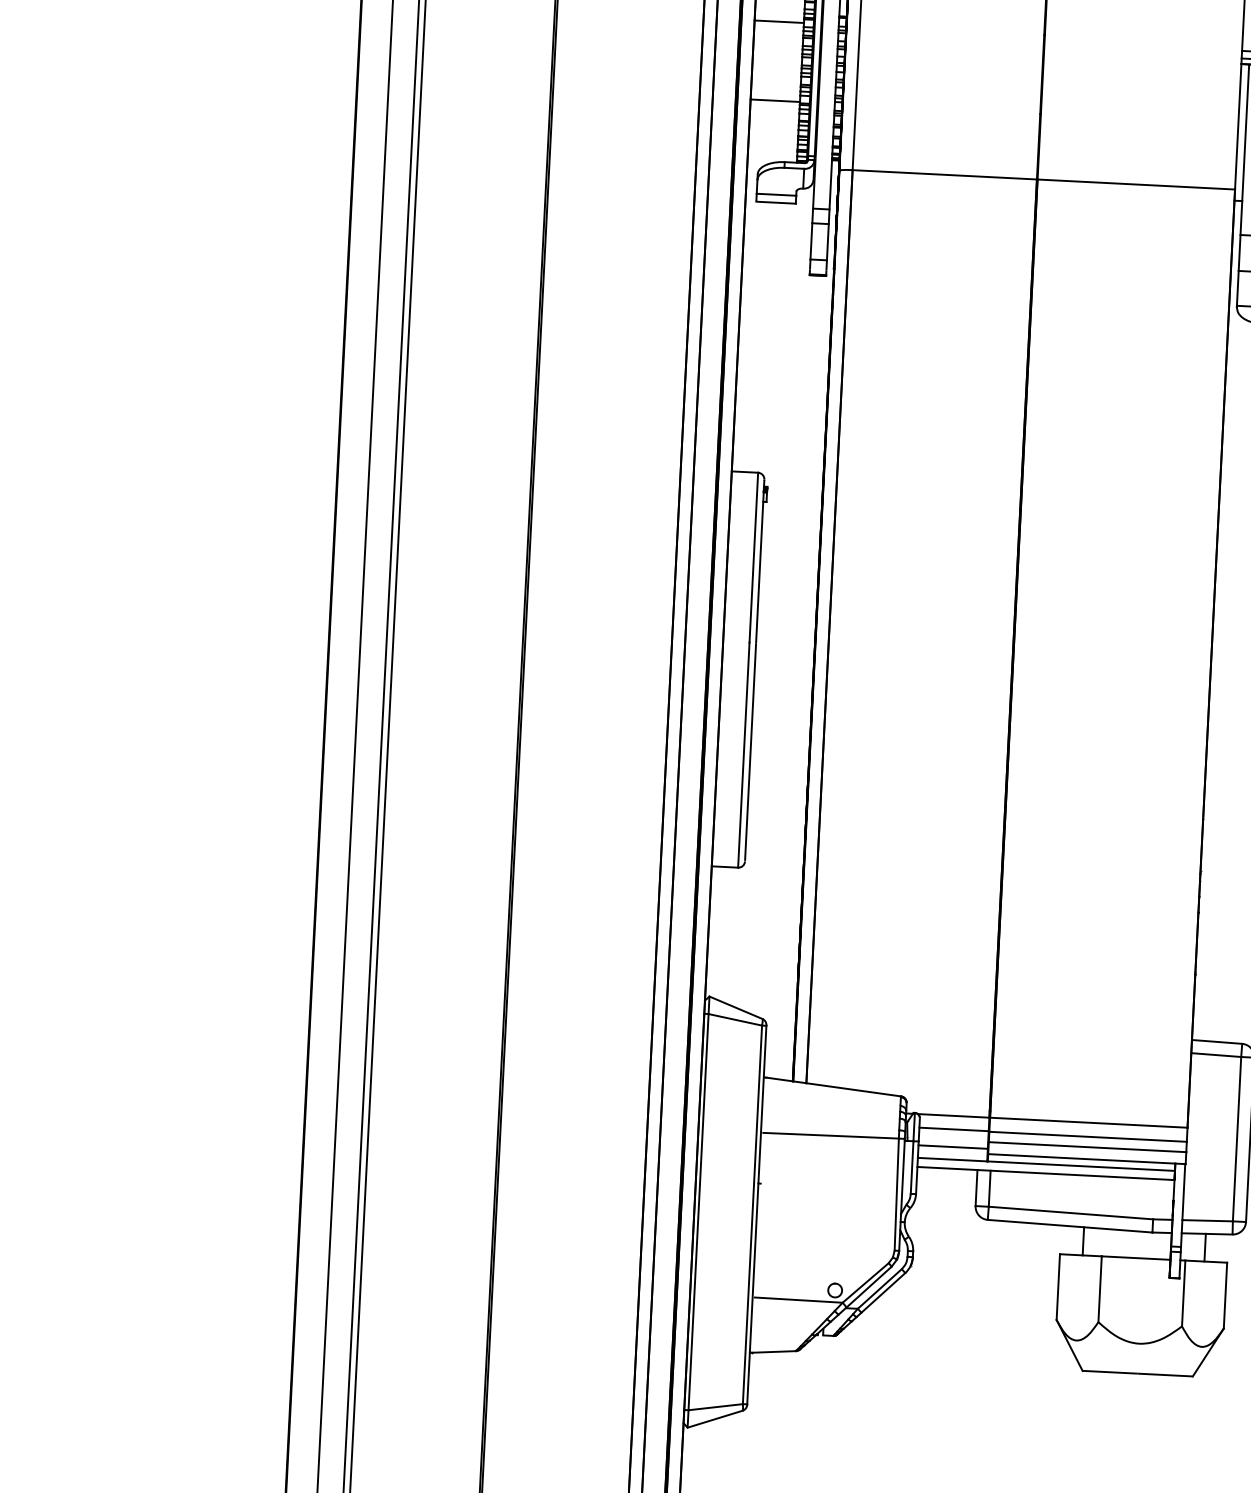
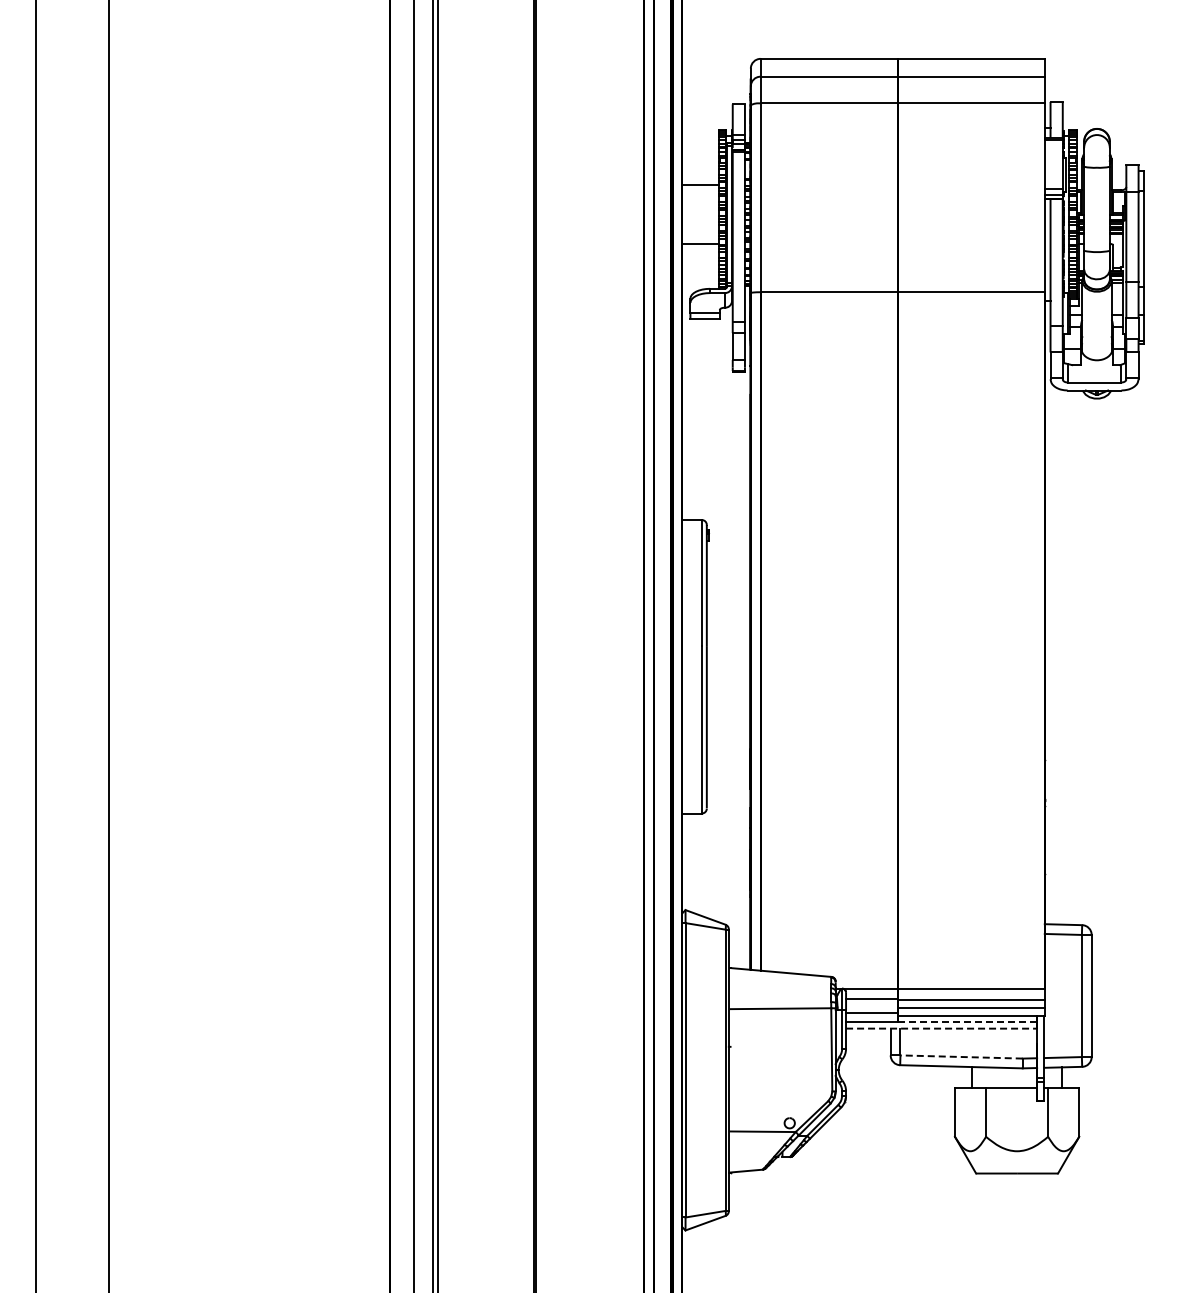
line: (1081, 1165) -> (967, 1021), solid -> dashed
line: (1045, 1173) -> (941, 1028), solid -> dashed
line: (1070, 1212) -> (961, 1056), solid -> dashed

